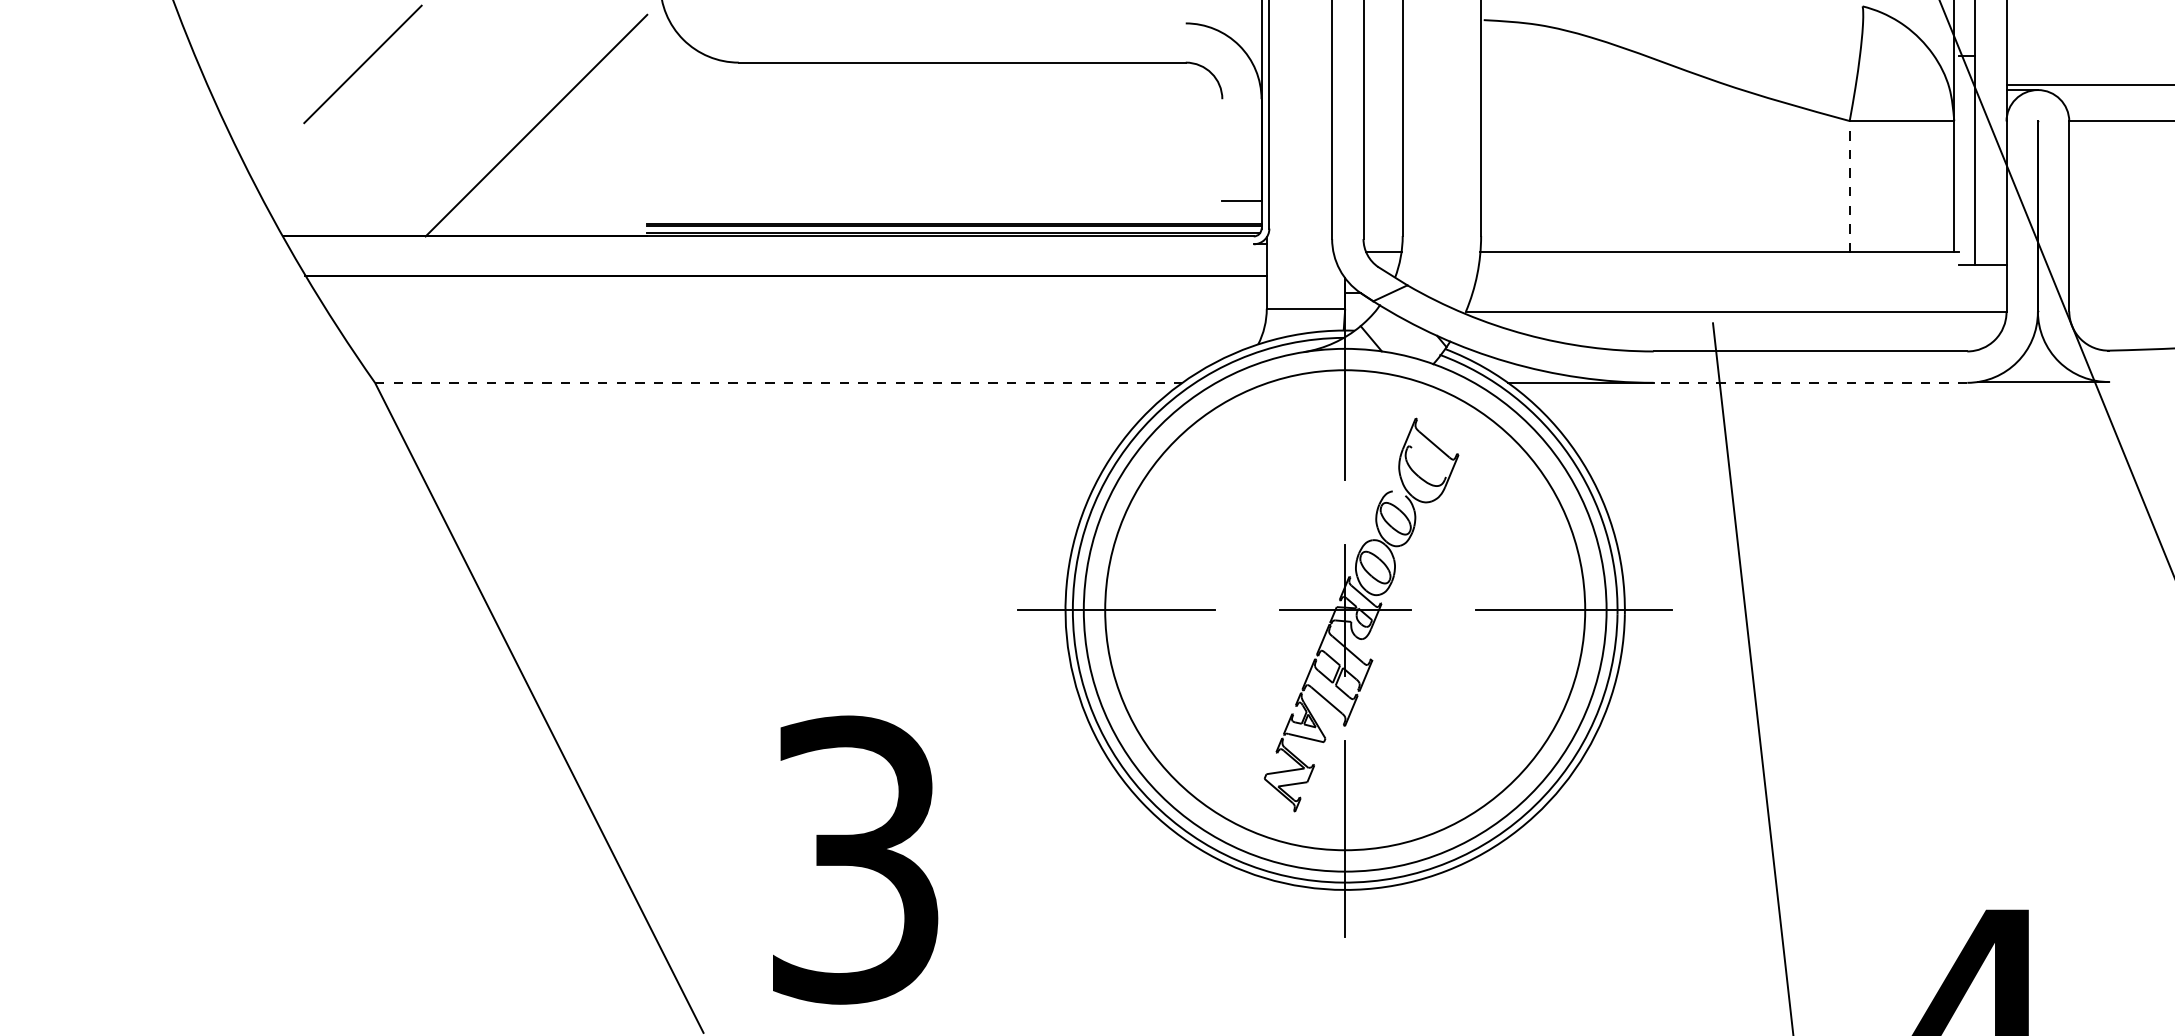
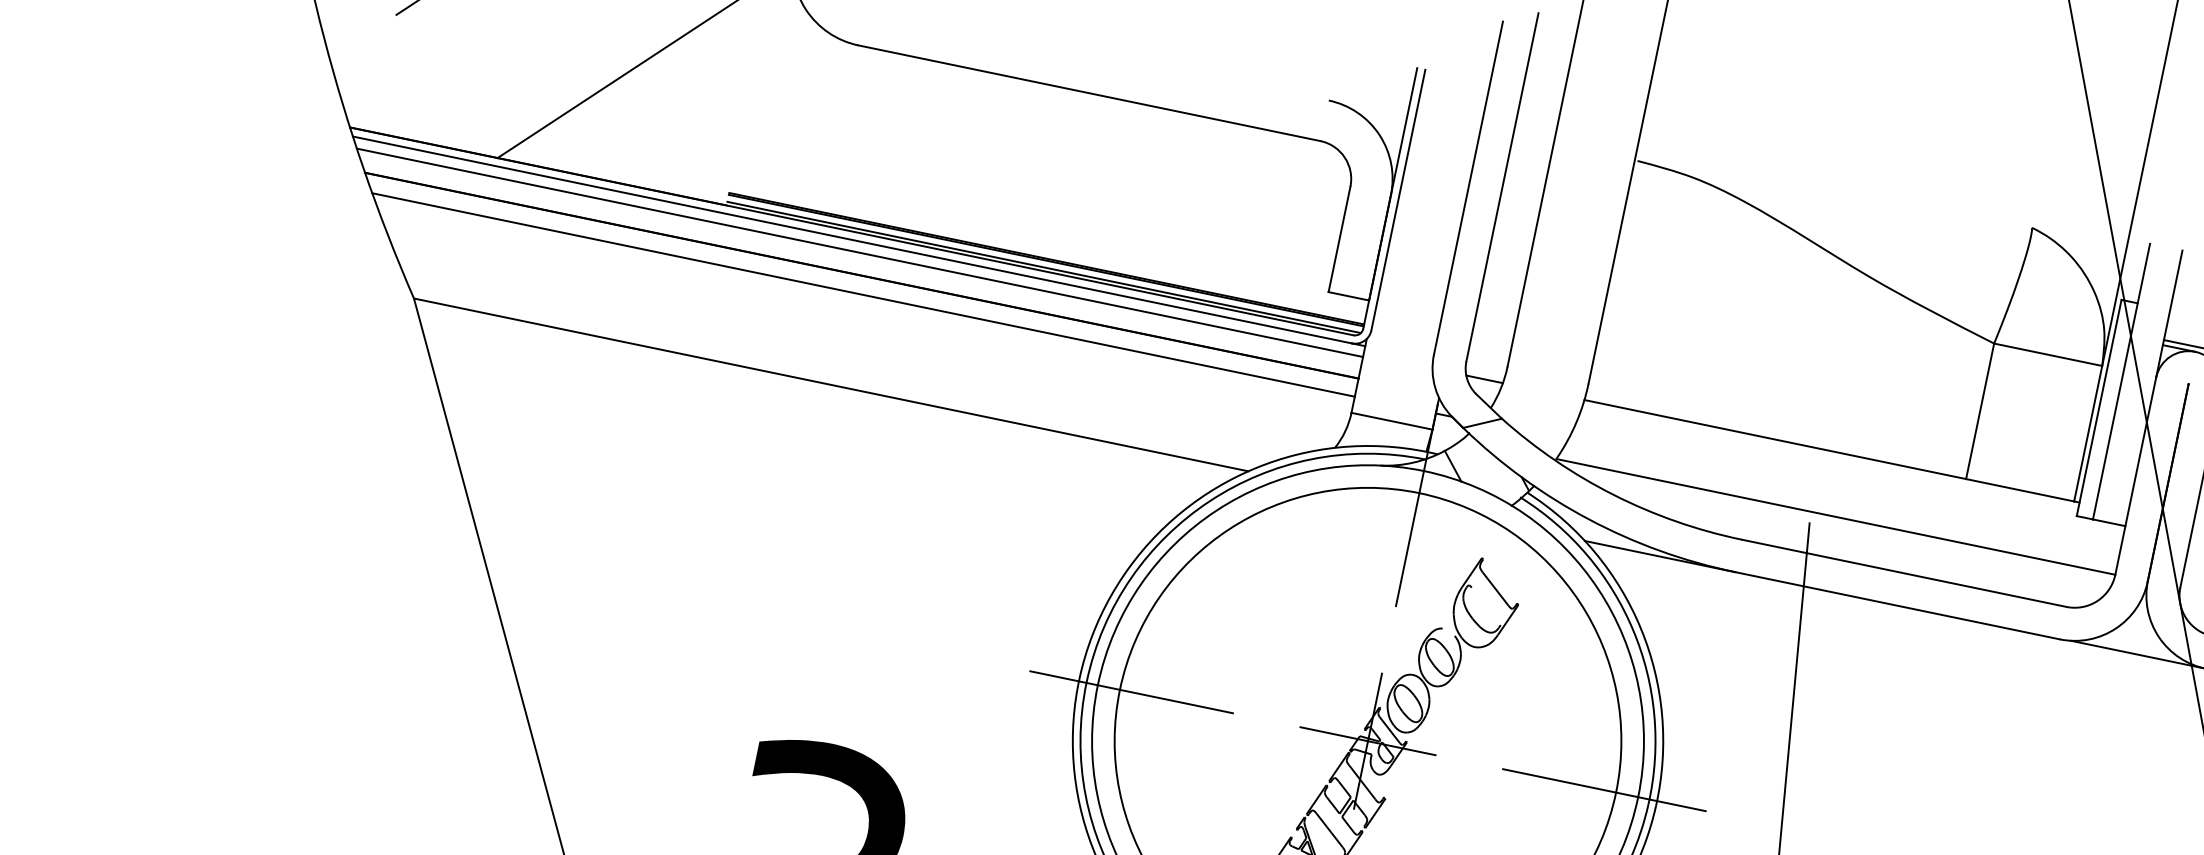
line: (1222, 150) -> (1339, 239), added
line: (1959, 160) -> (2099, 407), added
line: (1849, 186) -> (1979, 411), dashed -> solid
line: (770, 244) -> (852, 240), added
line: (779, 254) -> (859, 252), added
line: (791, 293) -> (863, 295), added
line: (778, 382) -> (831, 384), dashed -> solid
line: (1810, 382) -> (1897, 605), dashed -> solid

